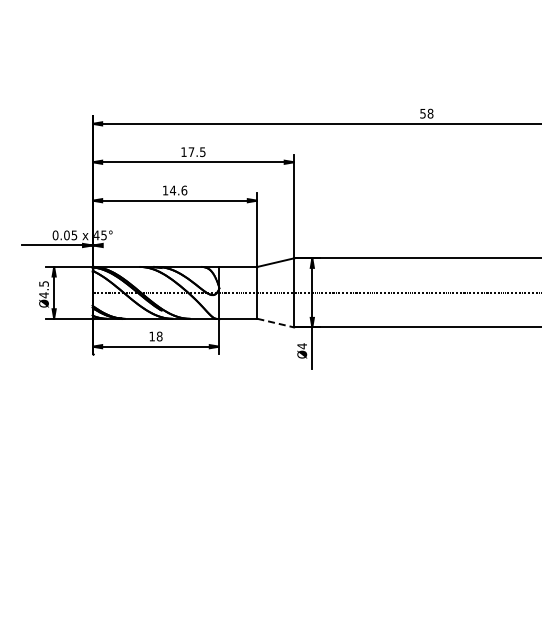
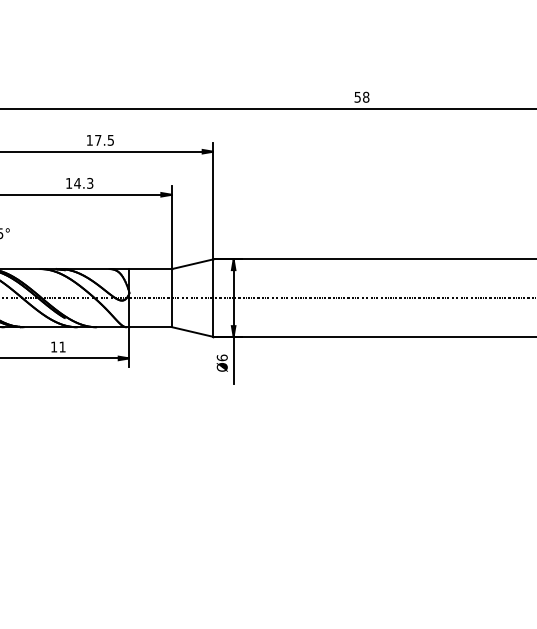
text: (184, 190) -> (90, 183), 14.6 -> 14.3
line: (275, 323) -> (192, 332), dashed -> solid
text: (159, 336) -> (62, 347), 18 -> 11
text: (302, 346) -> (222, 358), Ø4 -> Ø6

